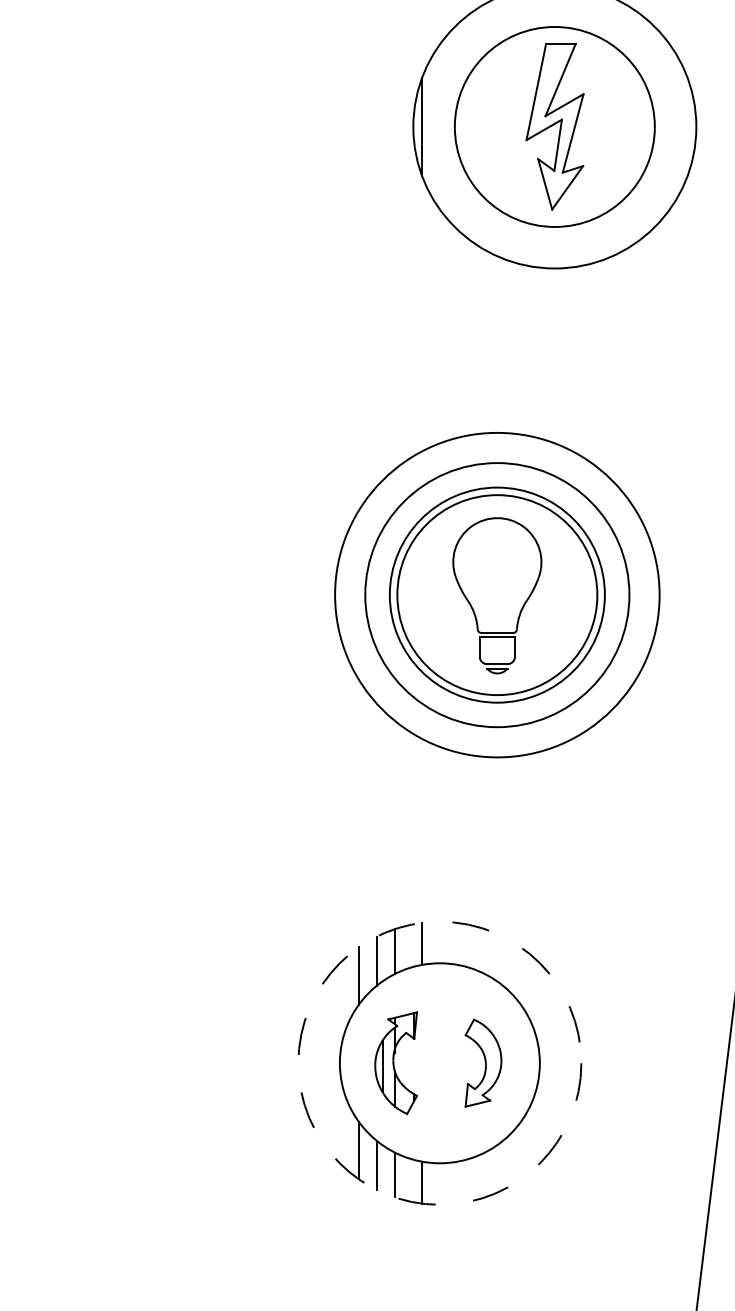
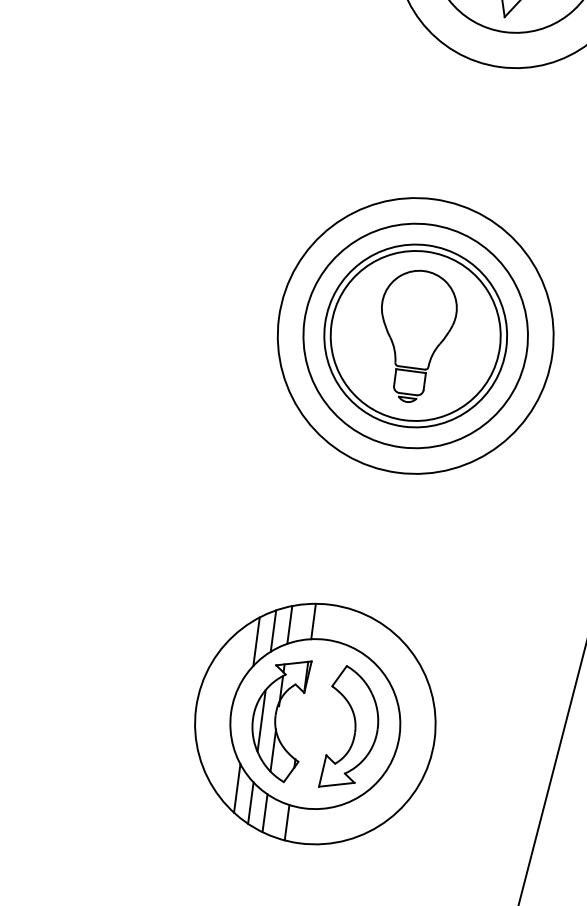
part: (395, 1062) -> (278, 718), size x1.43
circle: (439, 1062) -> (315, 723), dashed -> solid
part: (483, 1062) -> (352, 728), size x1.67

